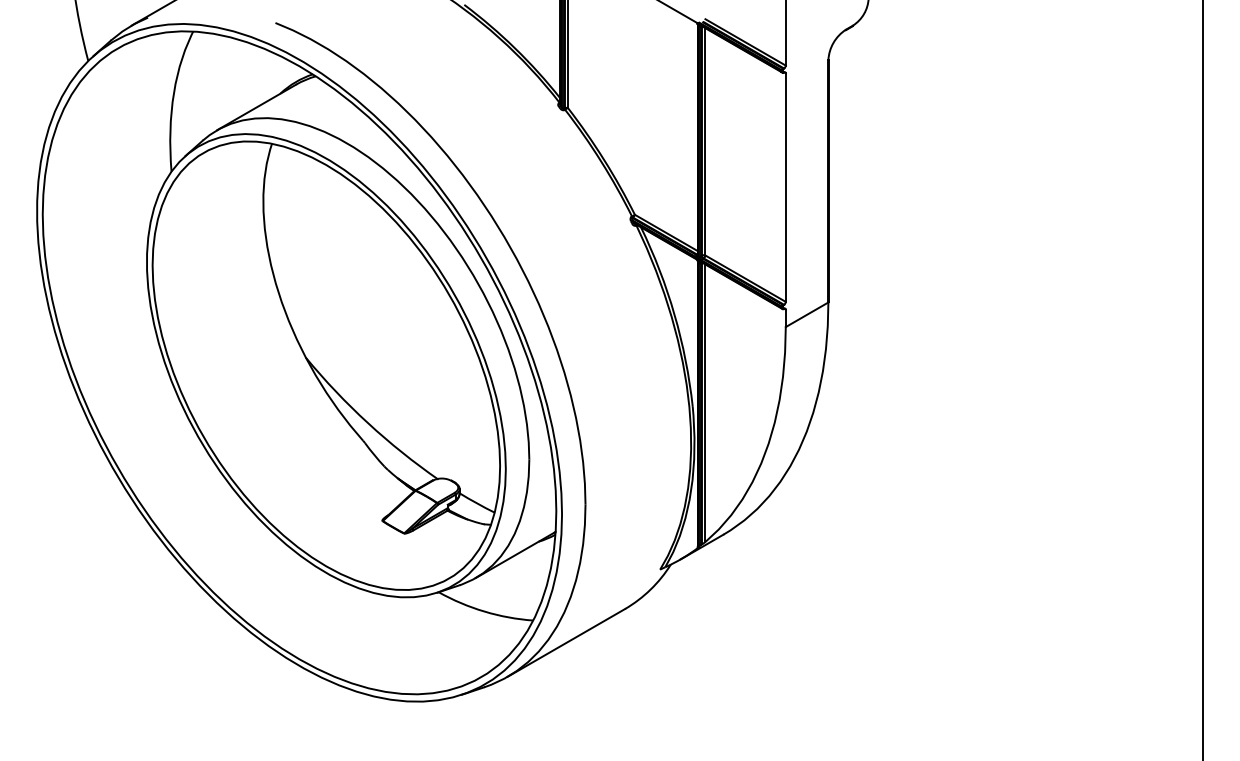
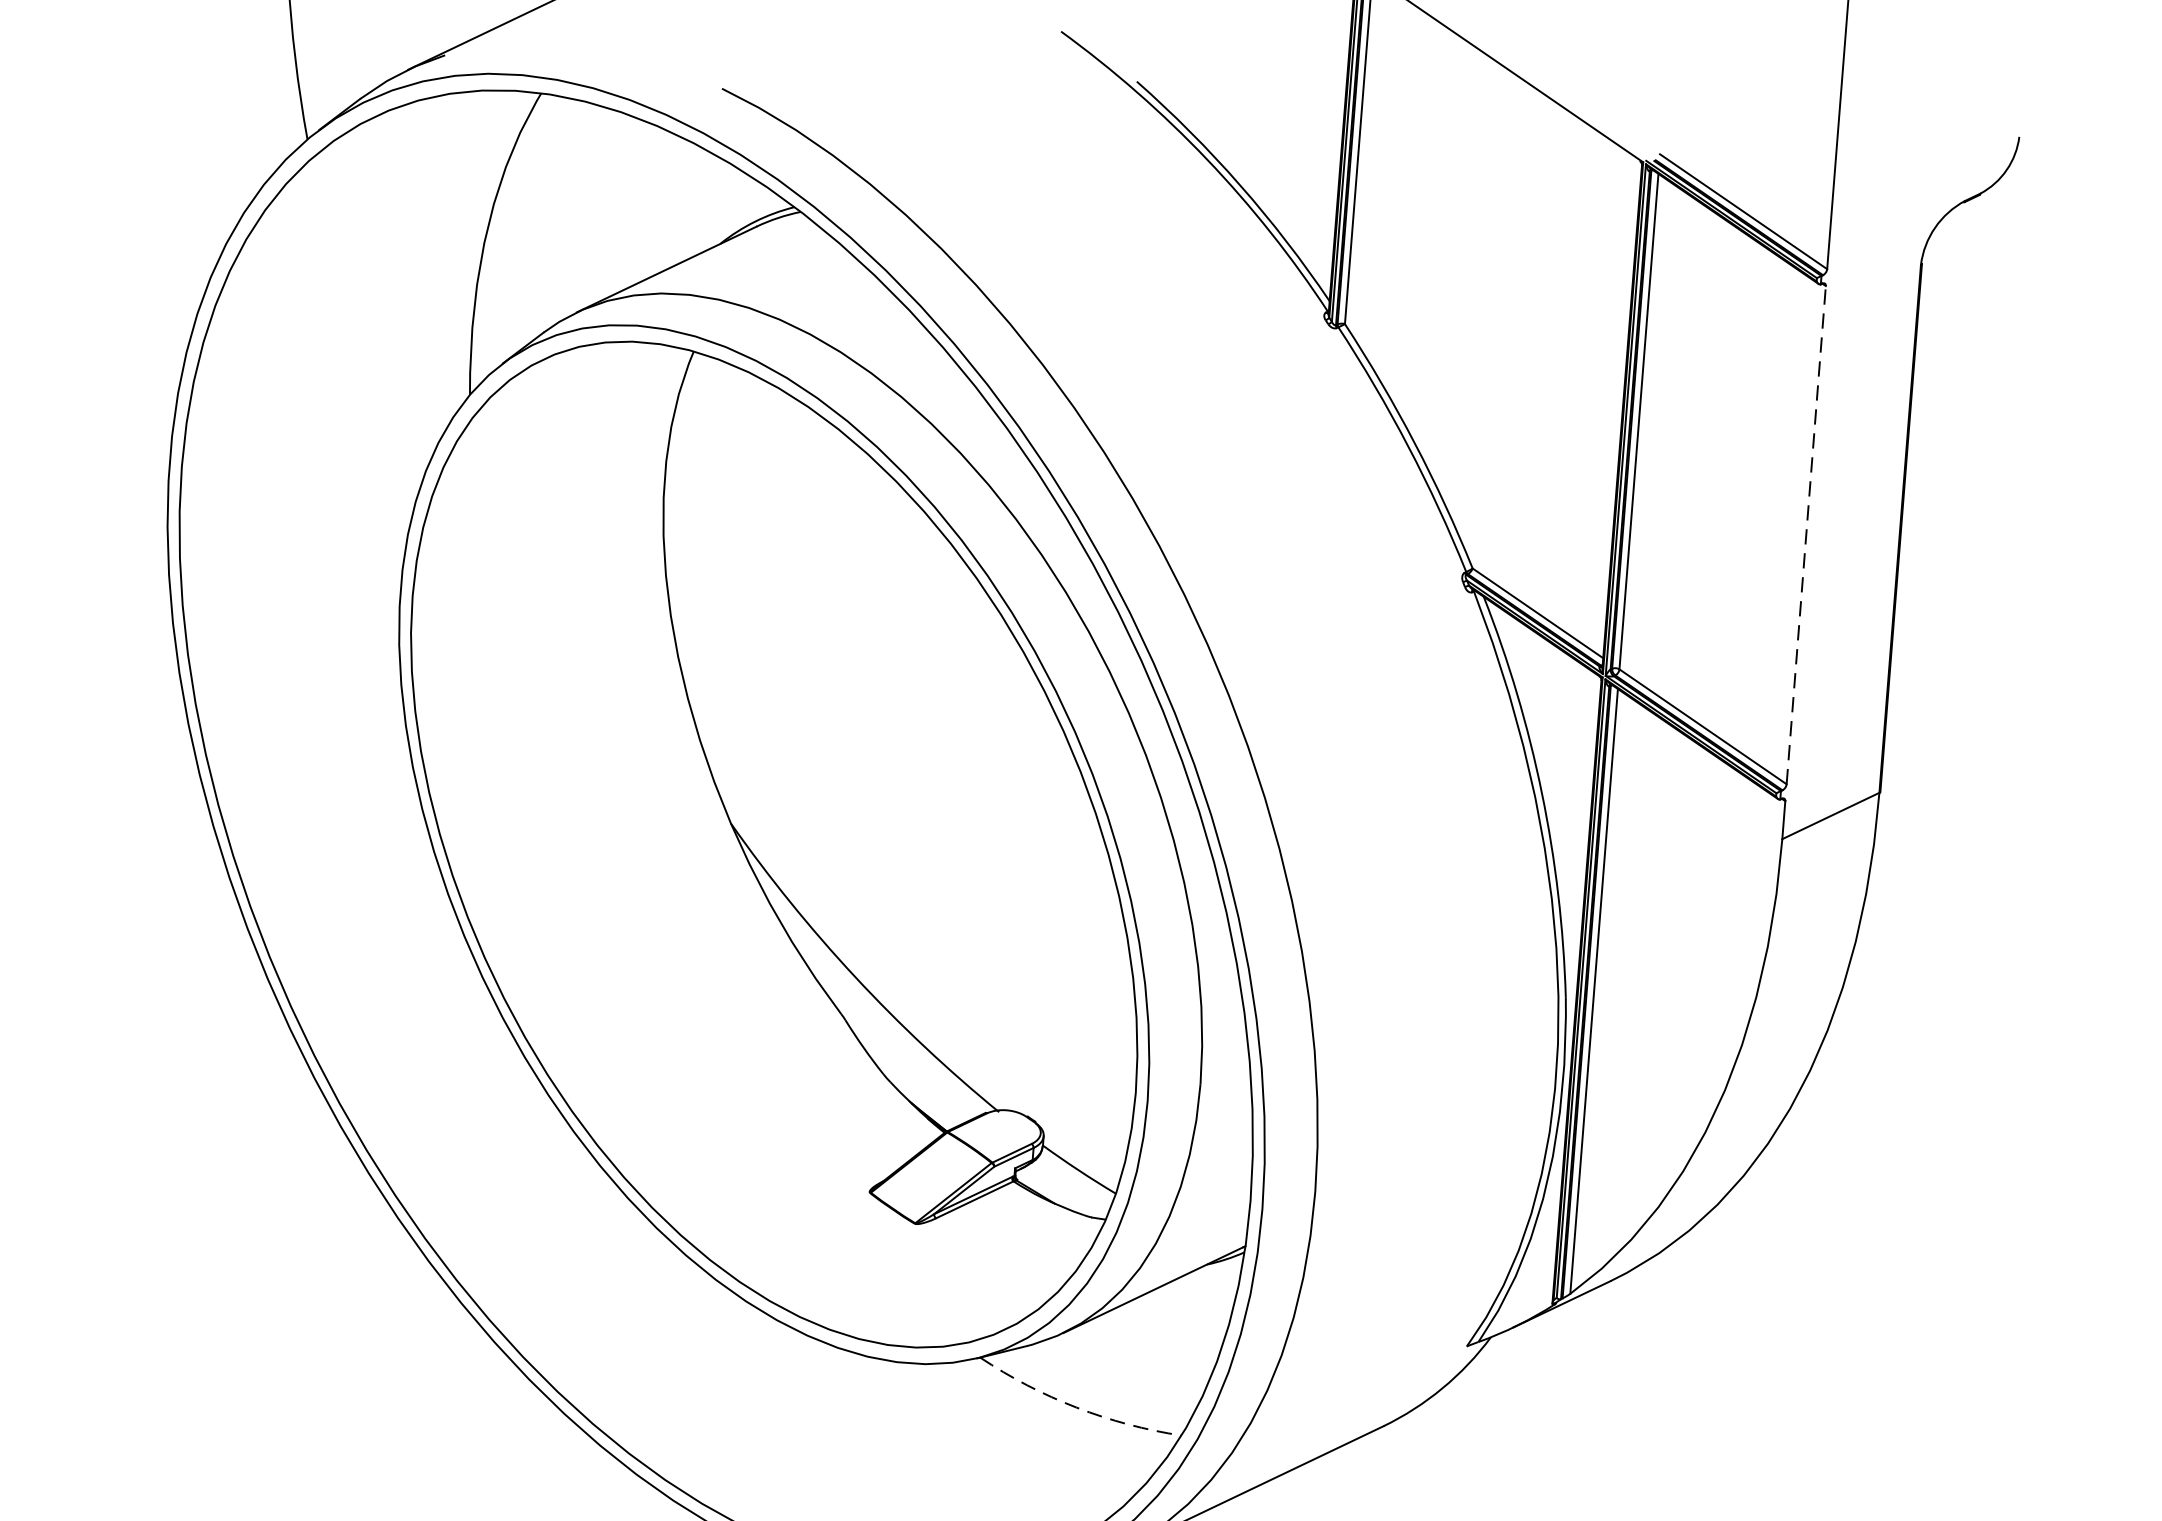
line: (785, 187) -> (1805, 534), solid -> dashed
arc: (484, 611) -> (1076, 1407), solid -> dashed

